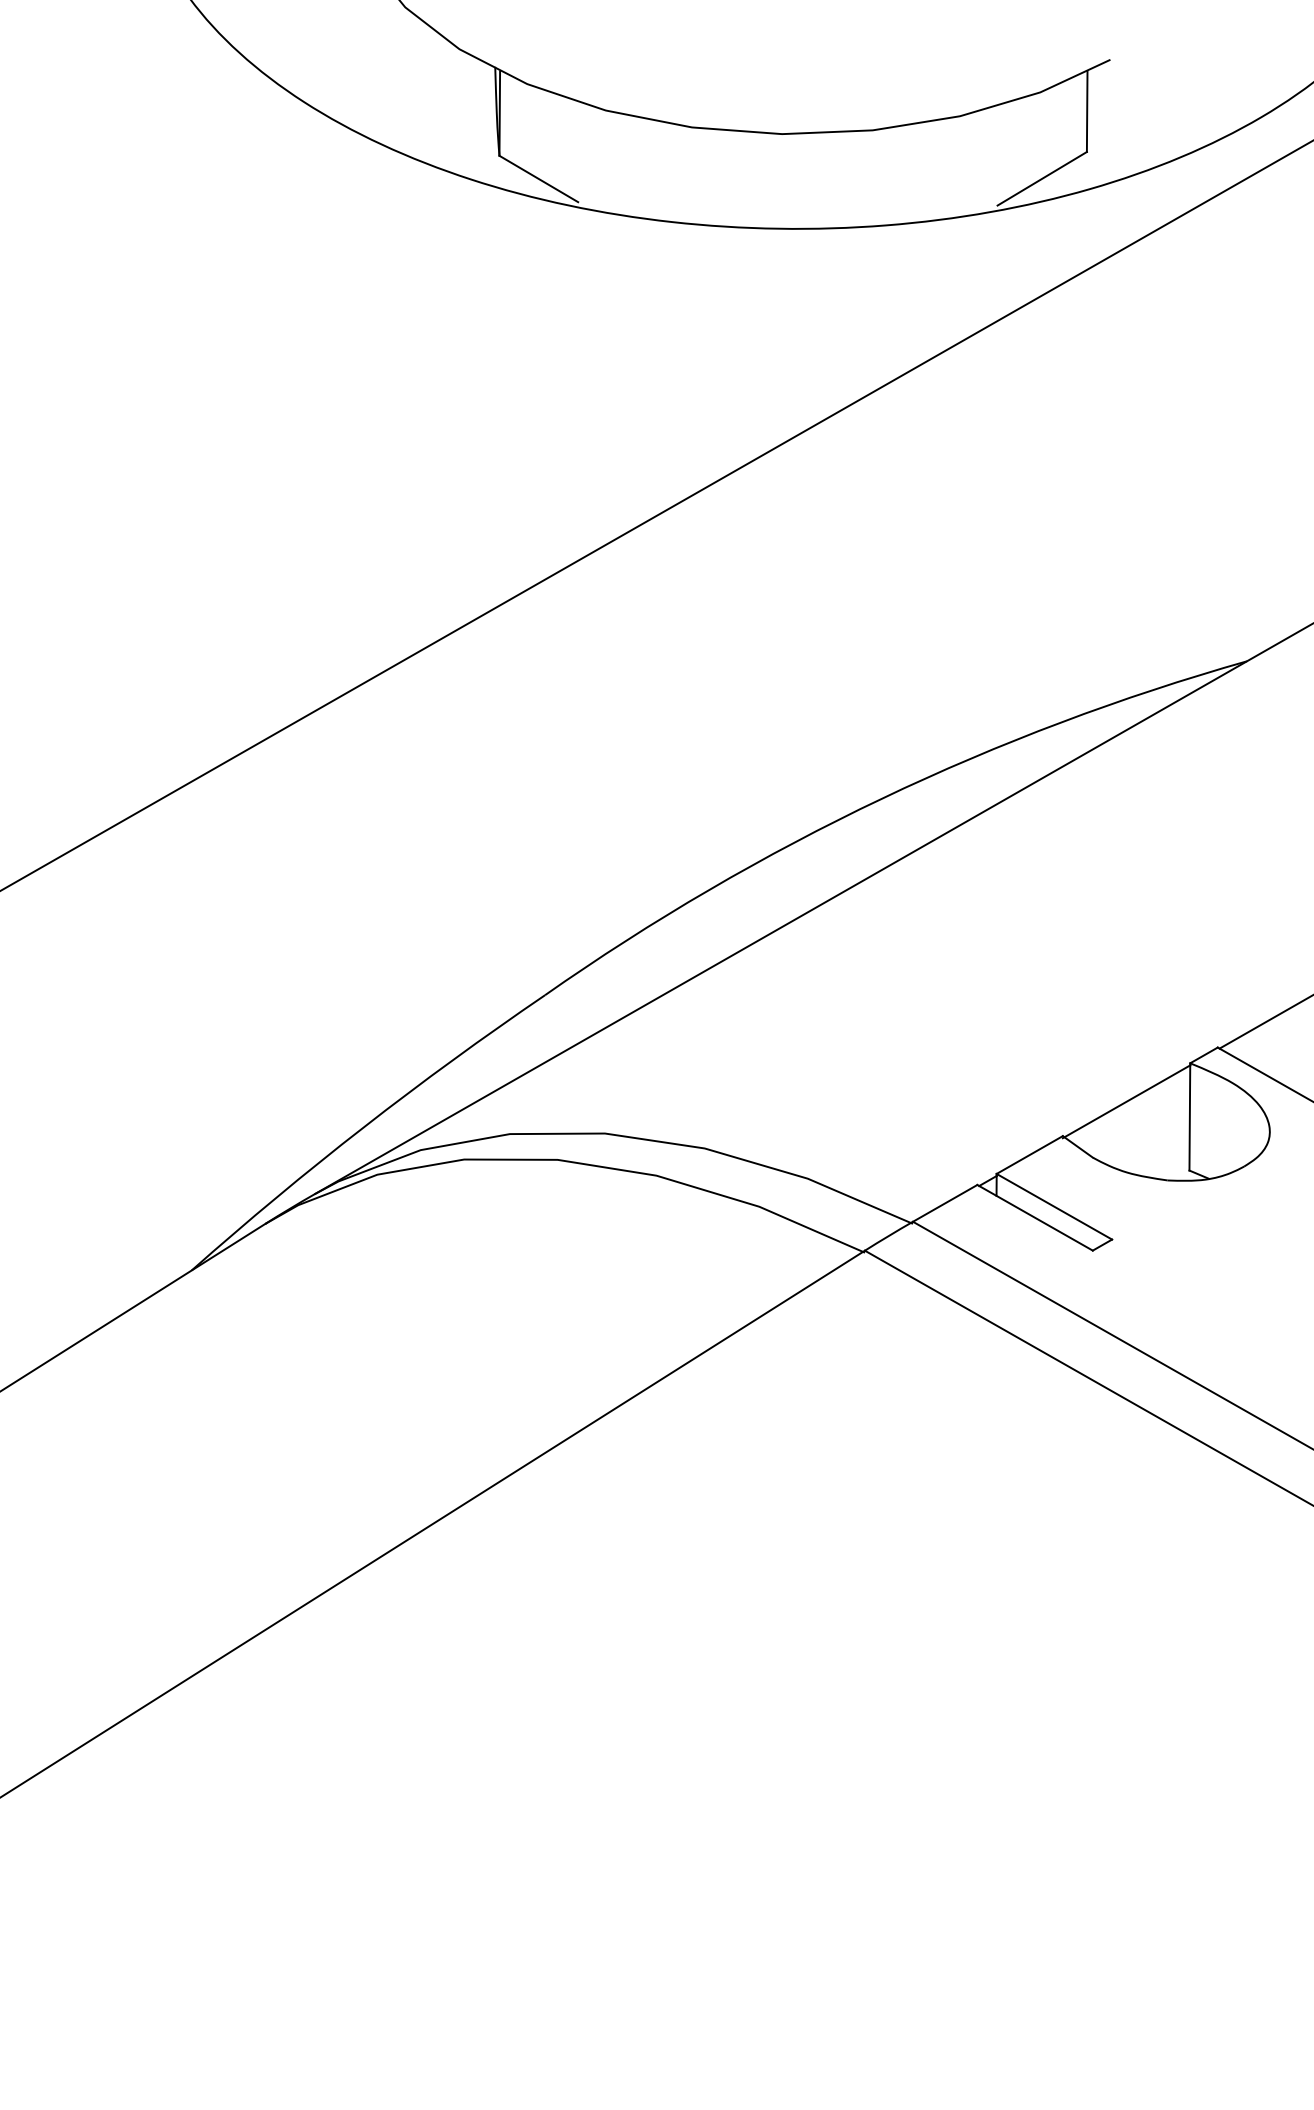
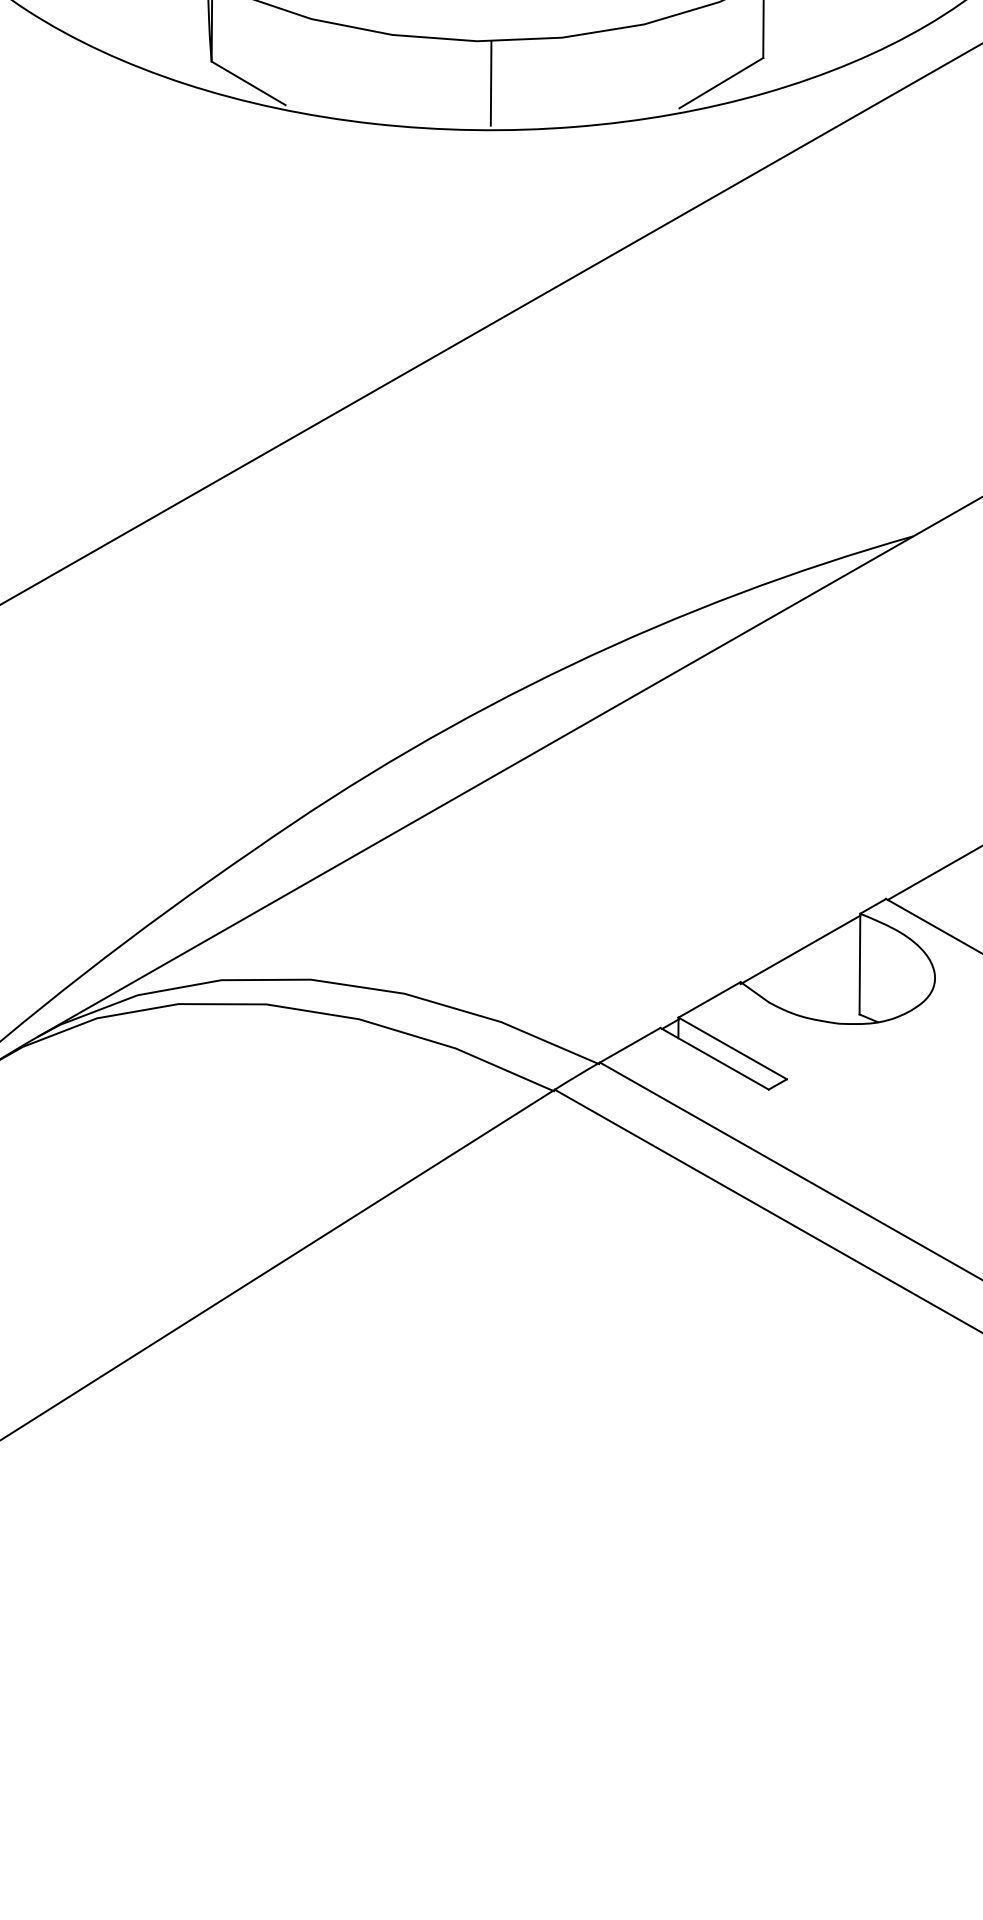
line: (796, 179) -> (490, 83), added

